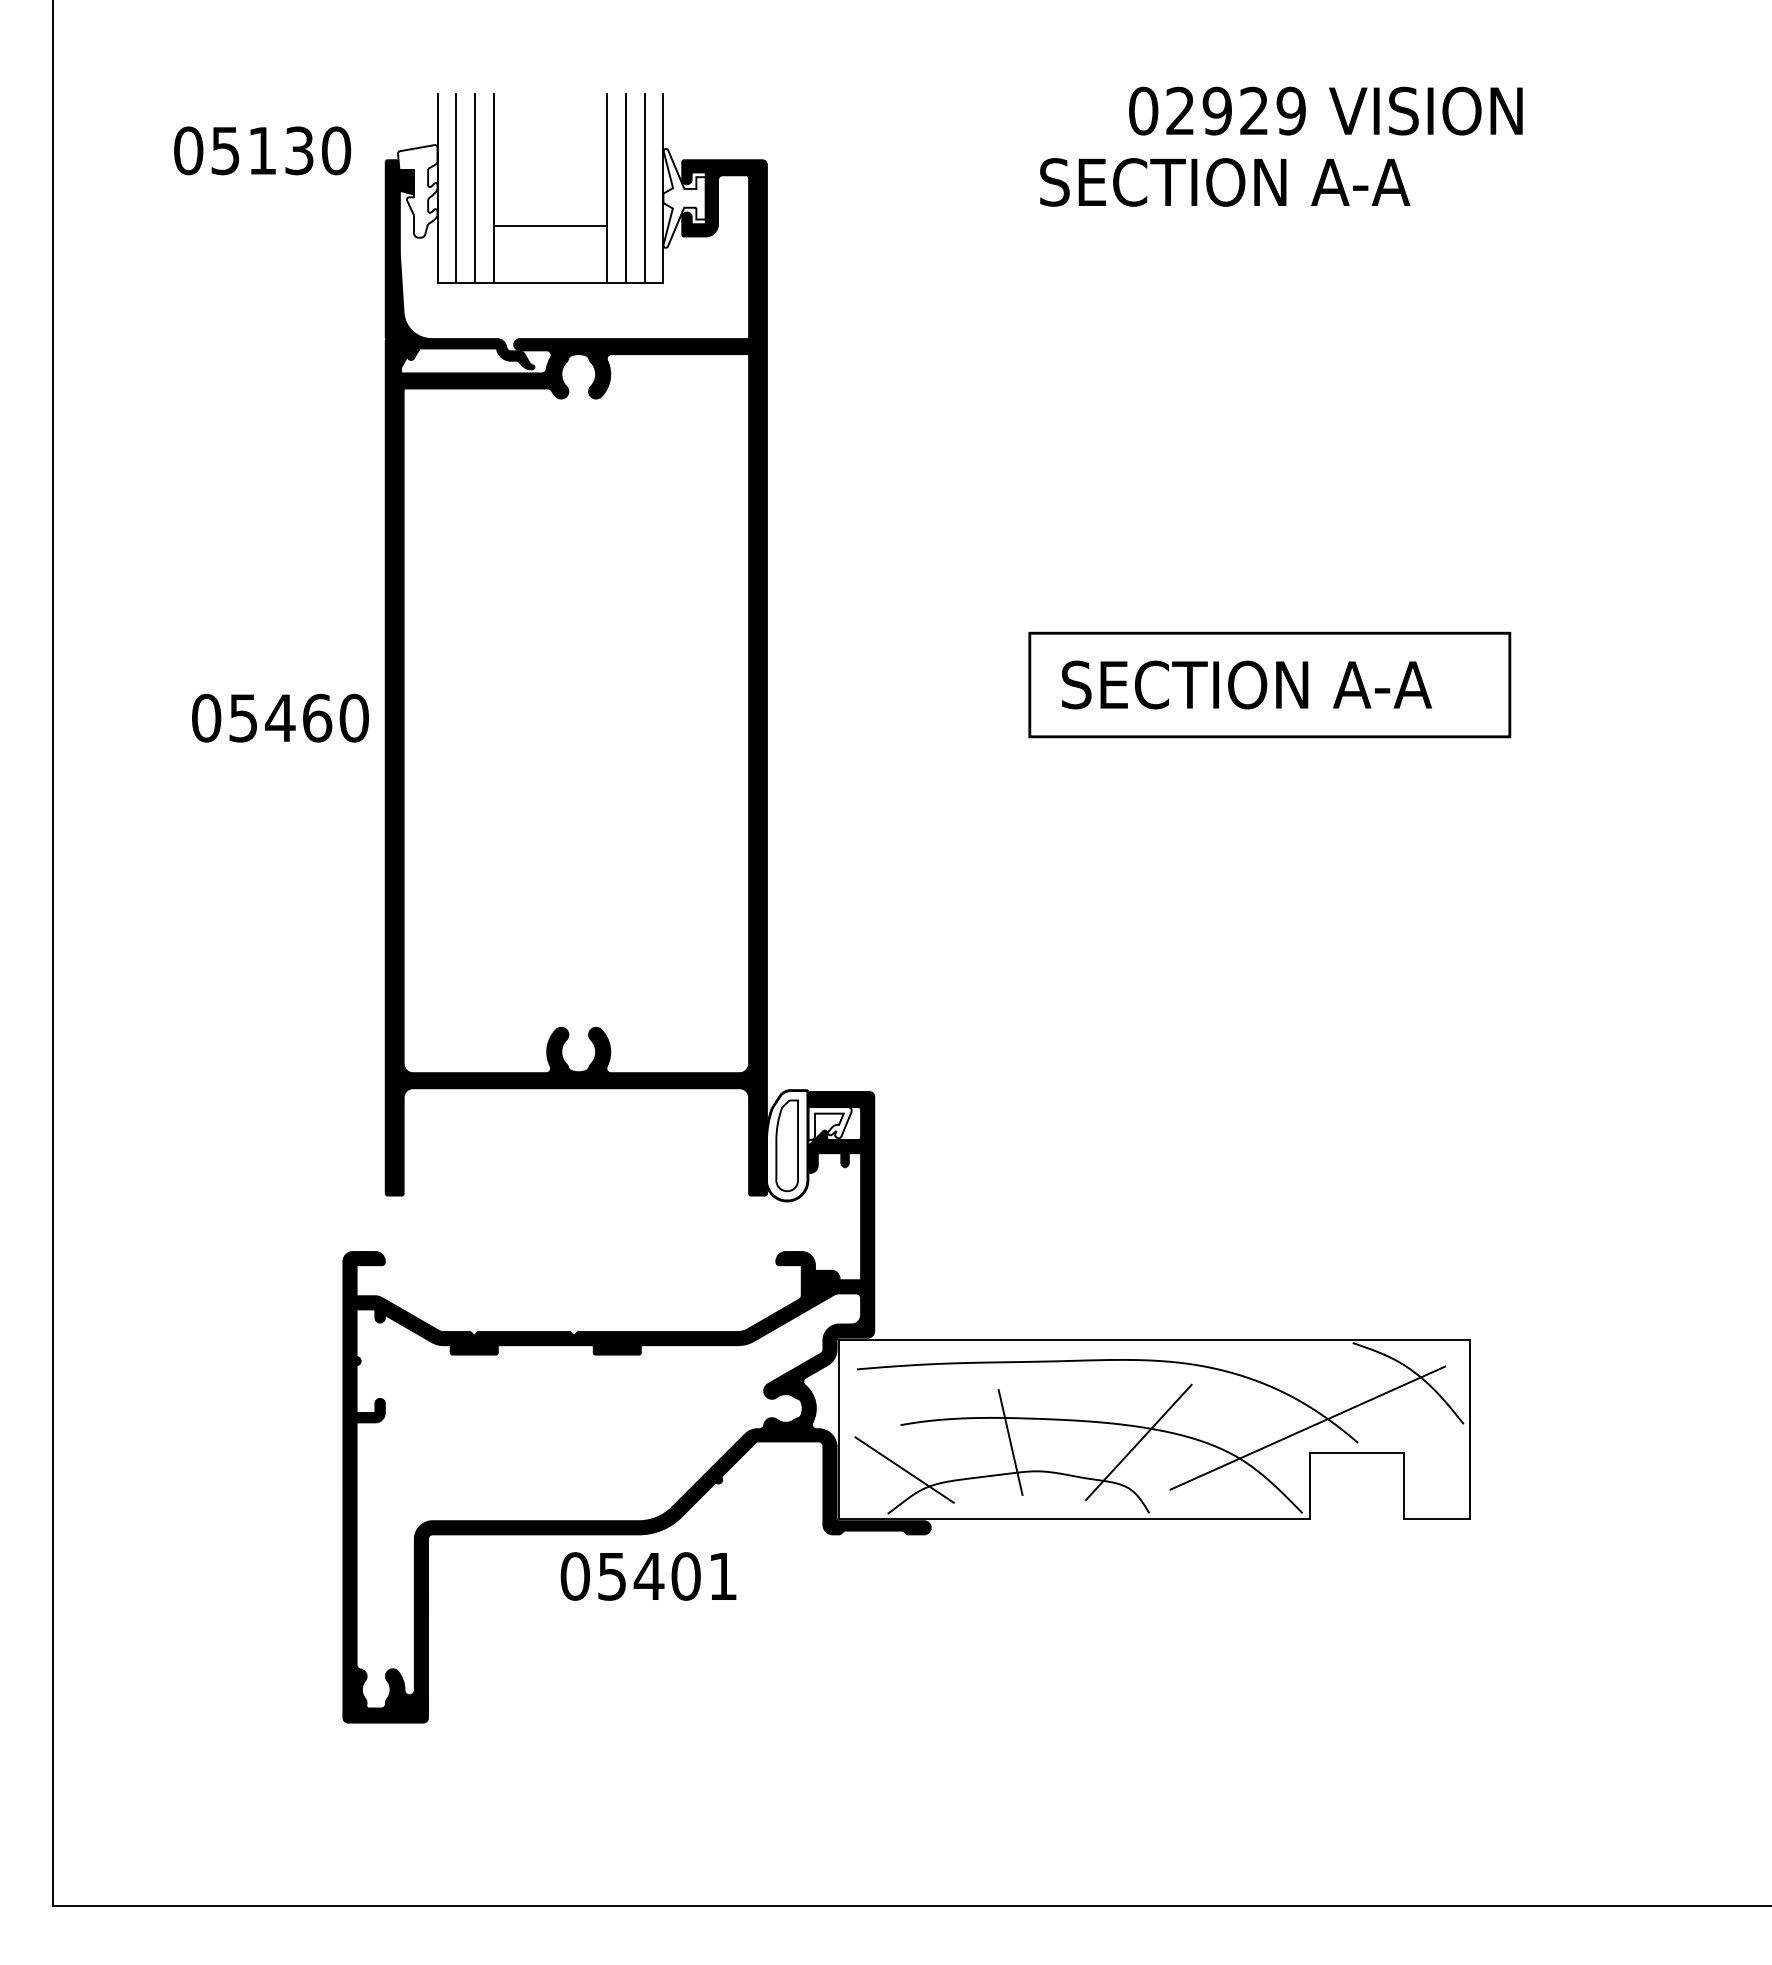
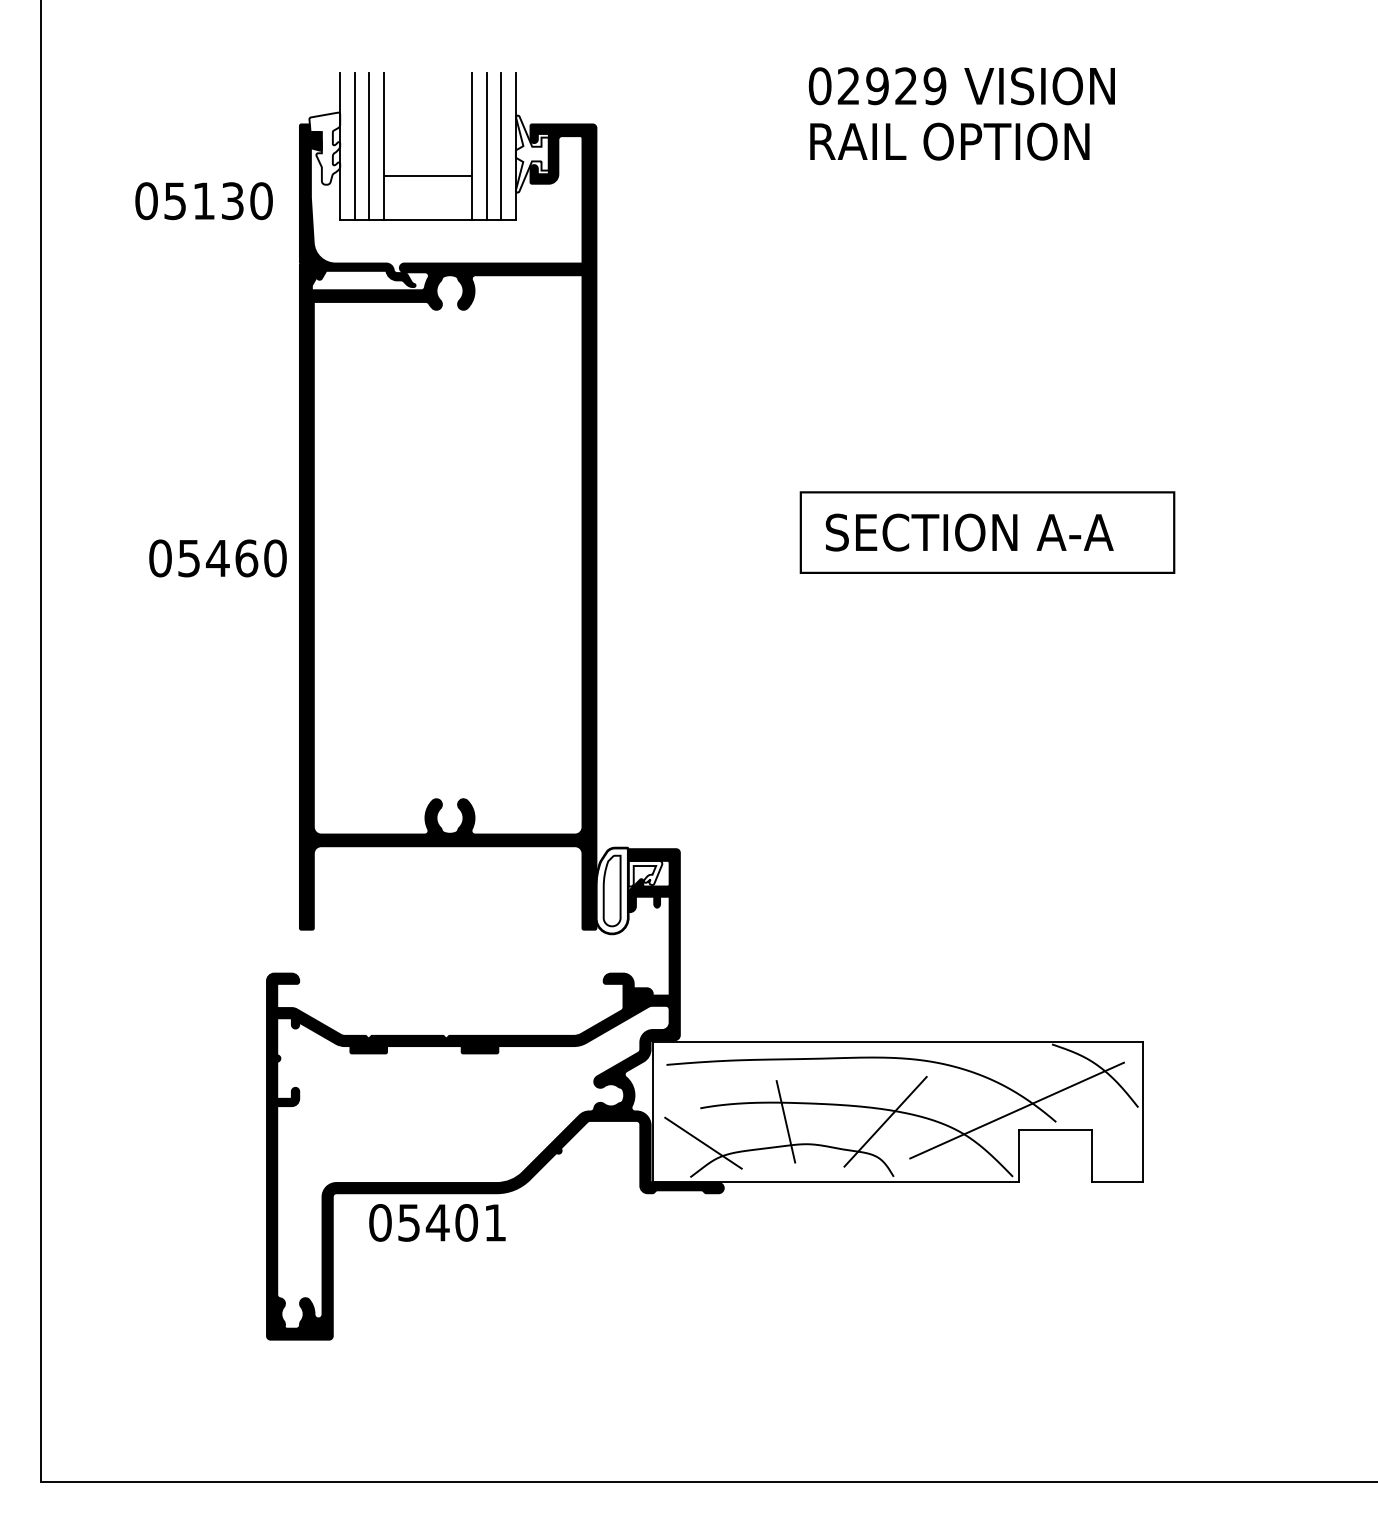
text: (1325, 110) -> (961, 85), moved
text: (262, 150) -> (204, 200), moved
text: (1225, 182) -> (953, 141), SECTION A-A -> RAIL OPTION
text: (648, 1576) -> (437, 1222), moved

